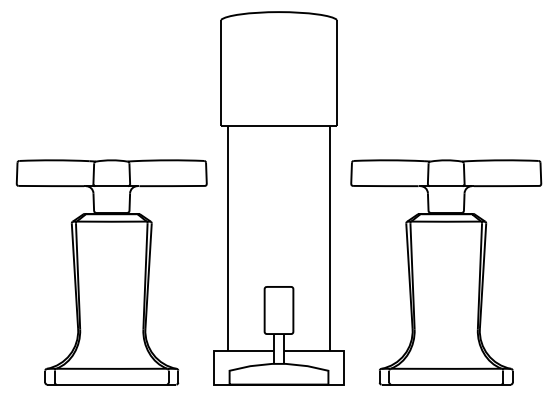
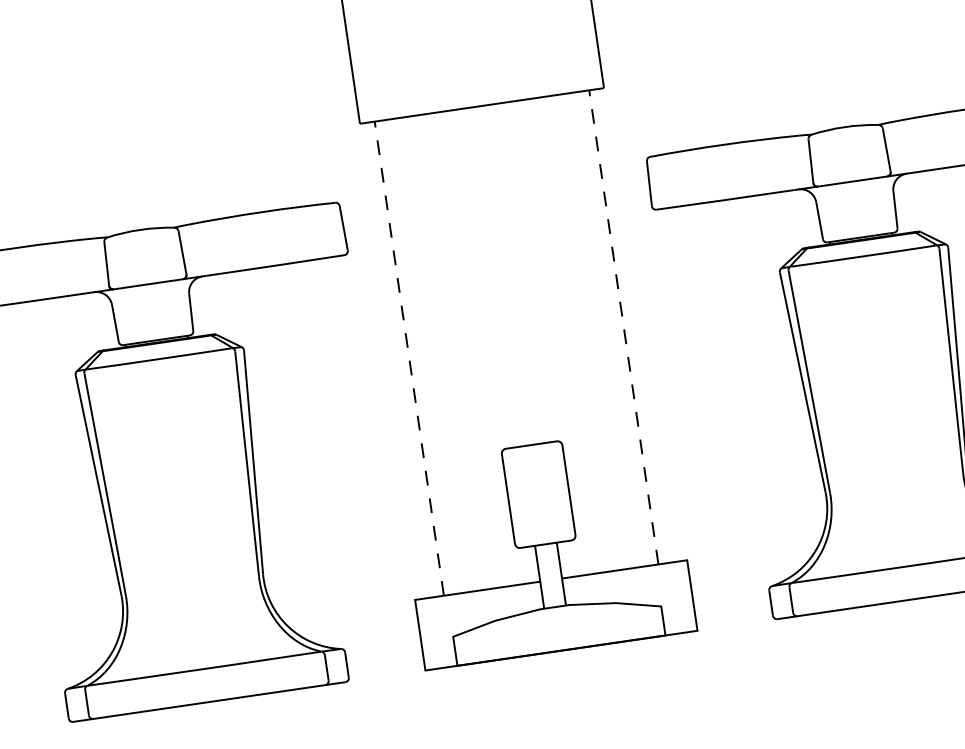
line: (228, 238) -> (410, 358), solid -> dashed
line: (329, 238) -> (622, 327), solid -> dashed

